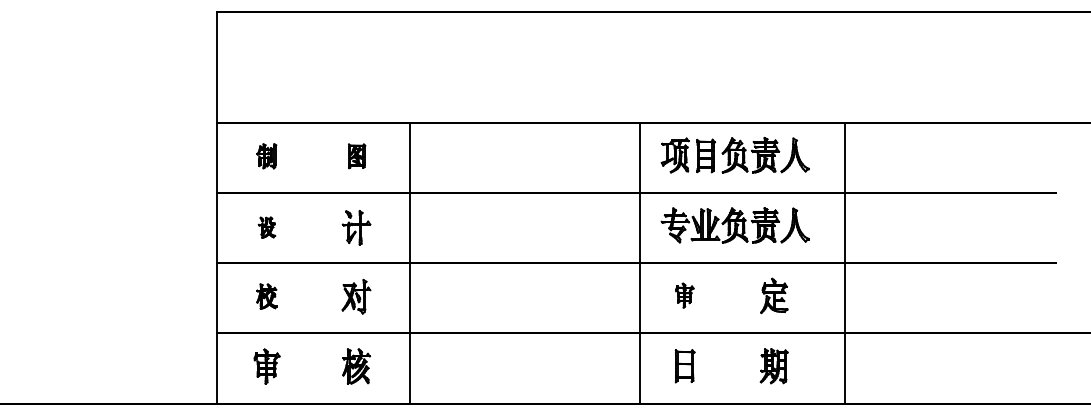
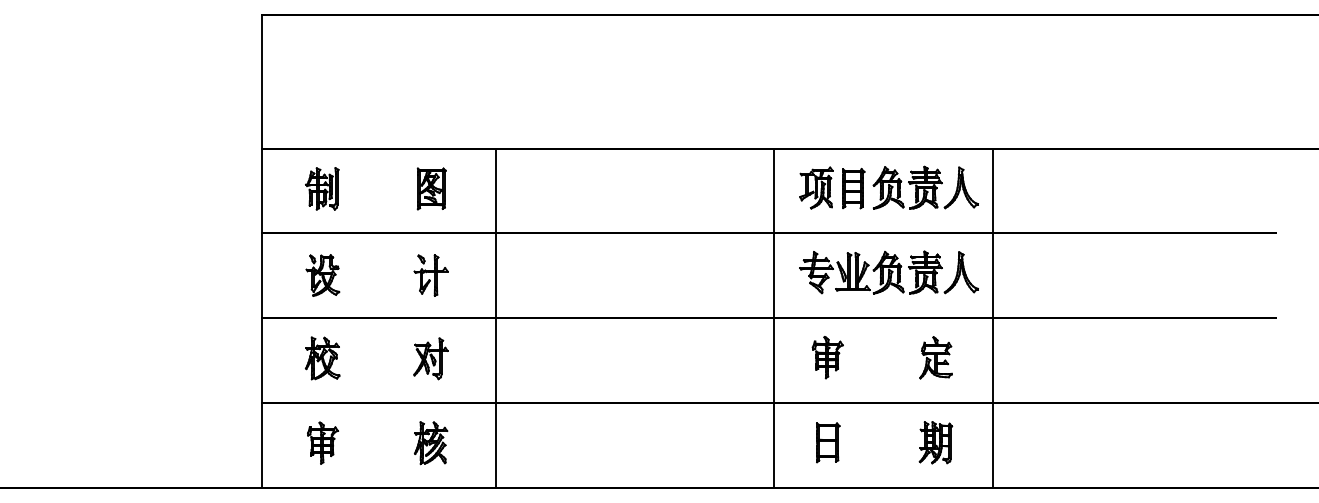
part: (266, 156) -> (322, 189), size x1.43
part: (356, 156) -> (431, 189), size x1.43
part: (266, 227) -> (322, 275), size x1.67
line: (845, 262) -> (993, 317), moved
part: (684, 295) -> (827, 357), size x1.43
part: (266, 296) -> (322, 358), size x1.43

